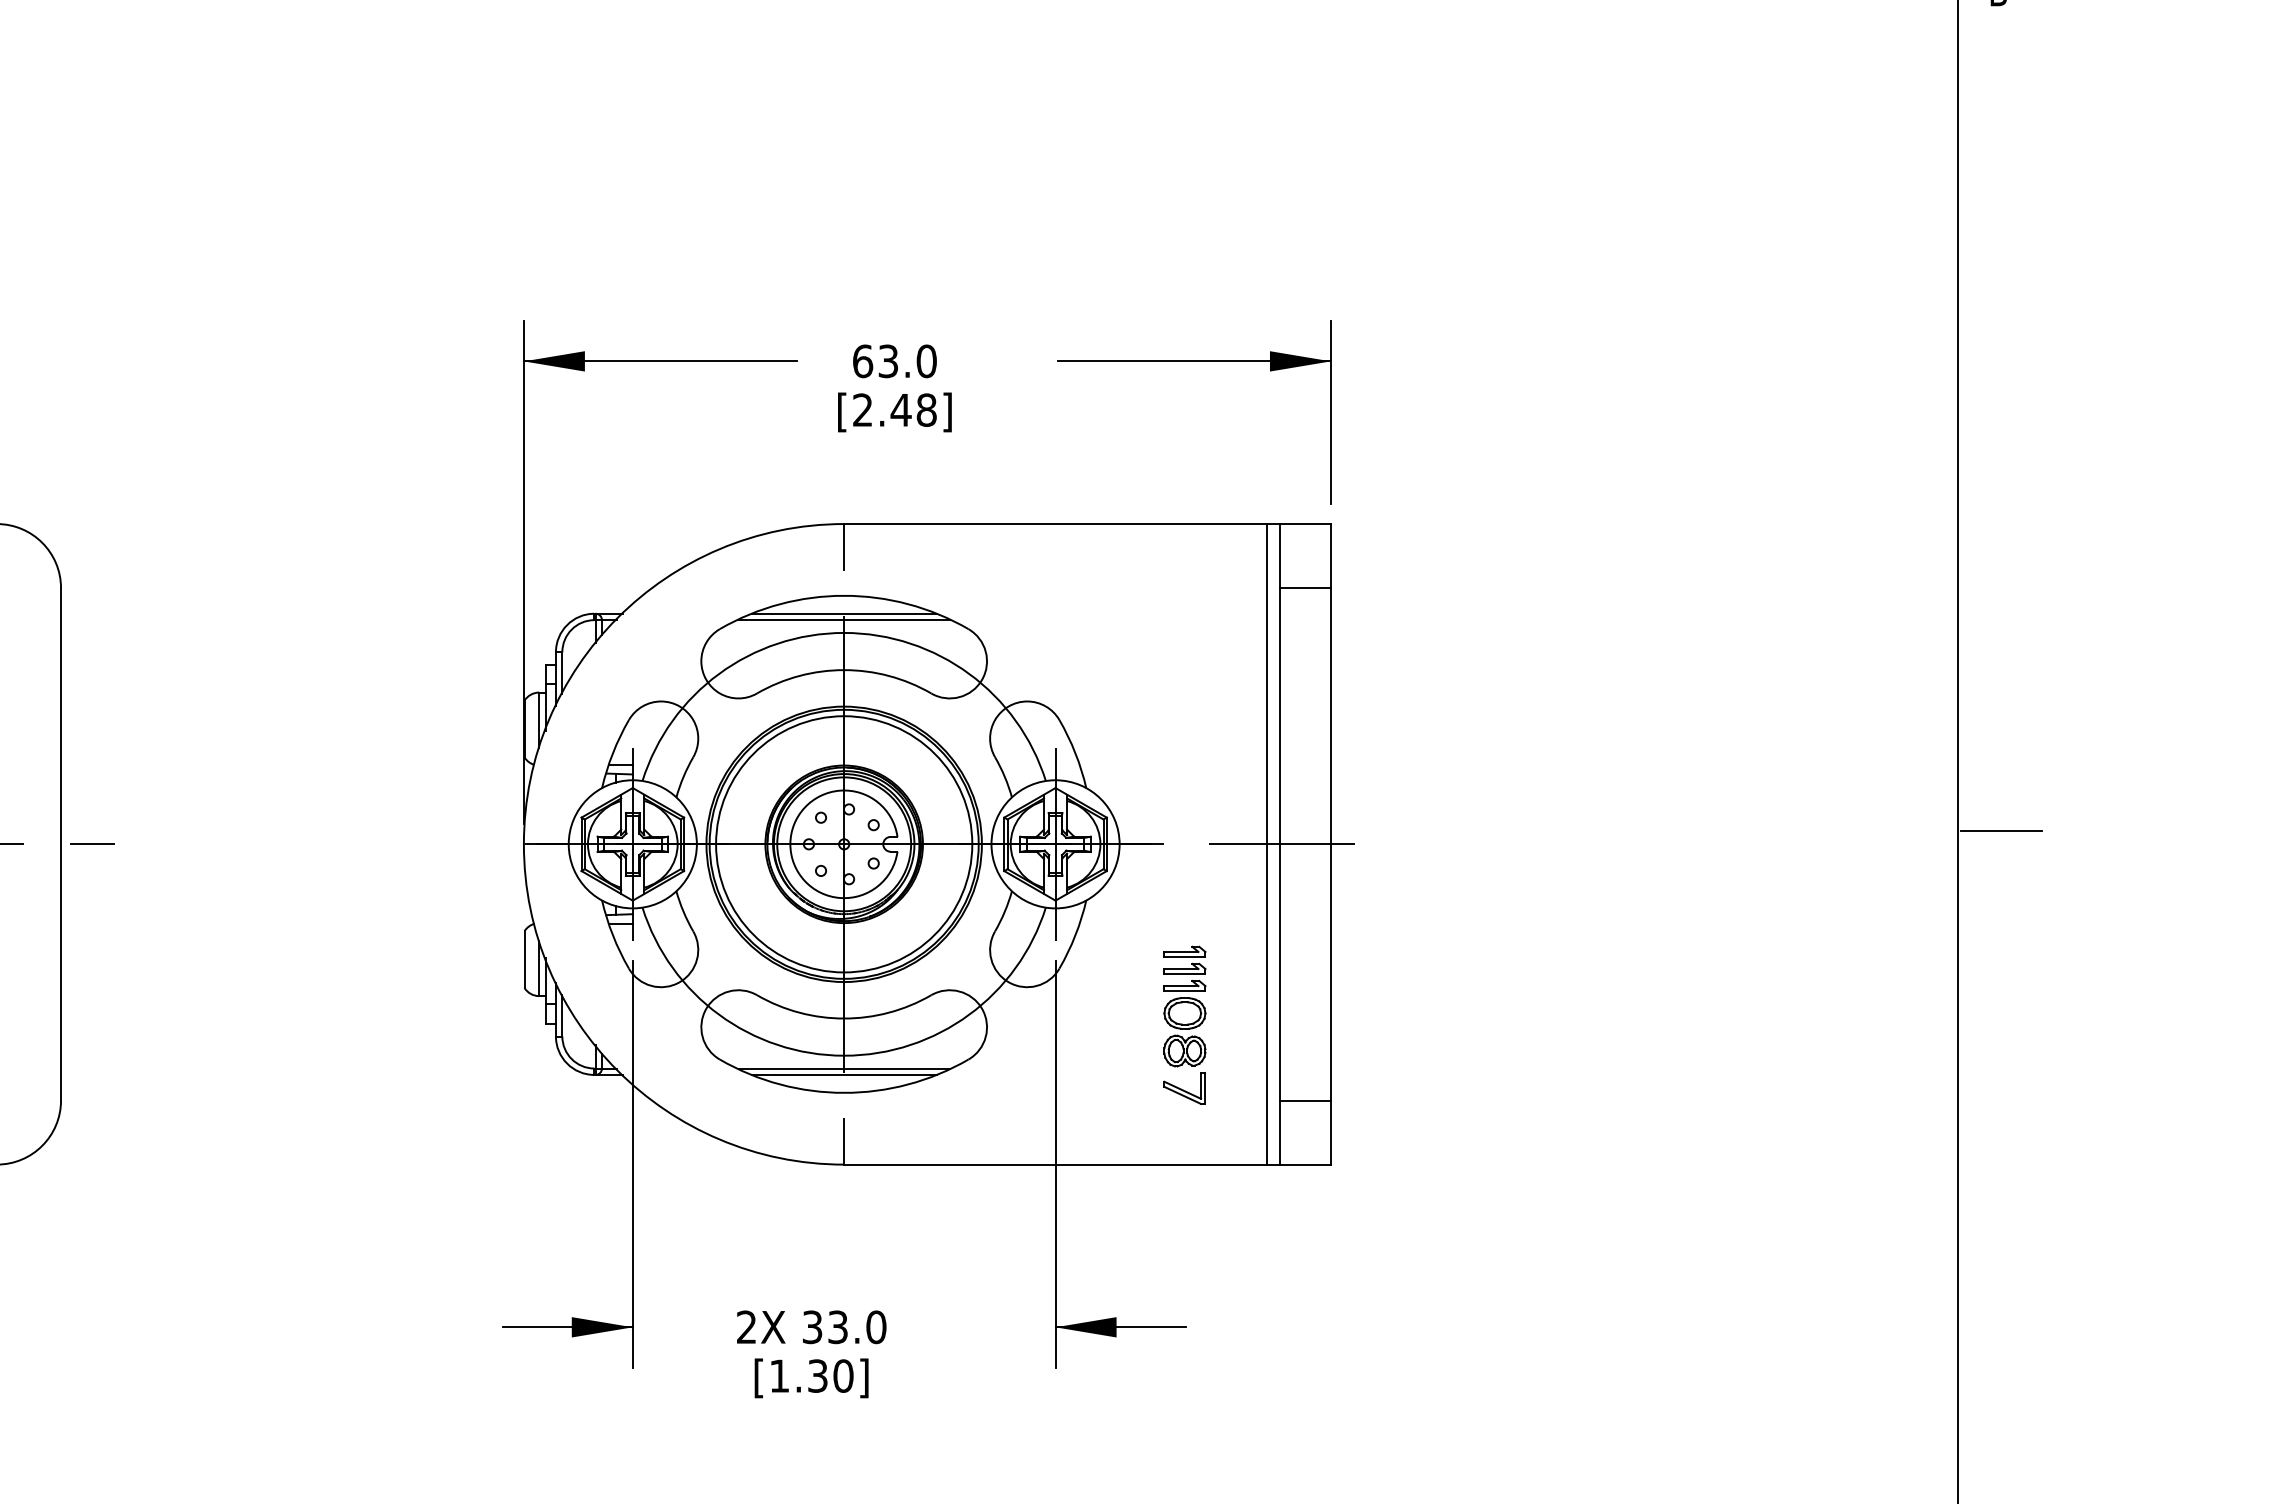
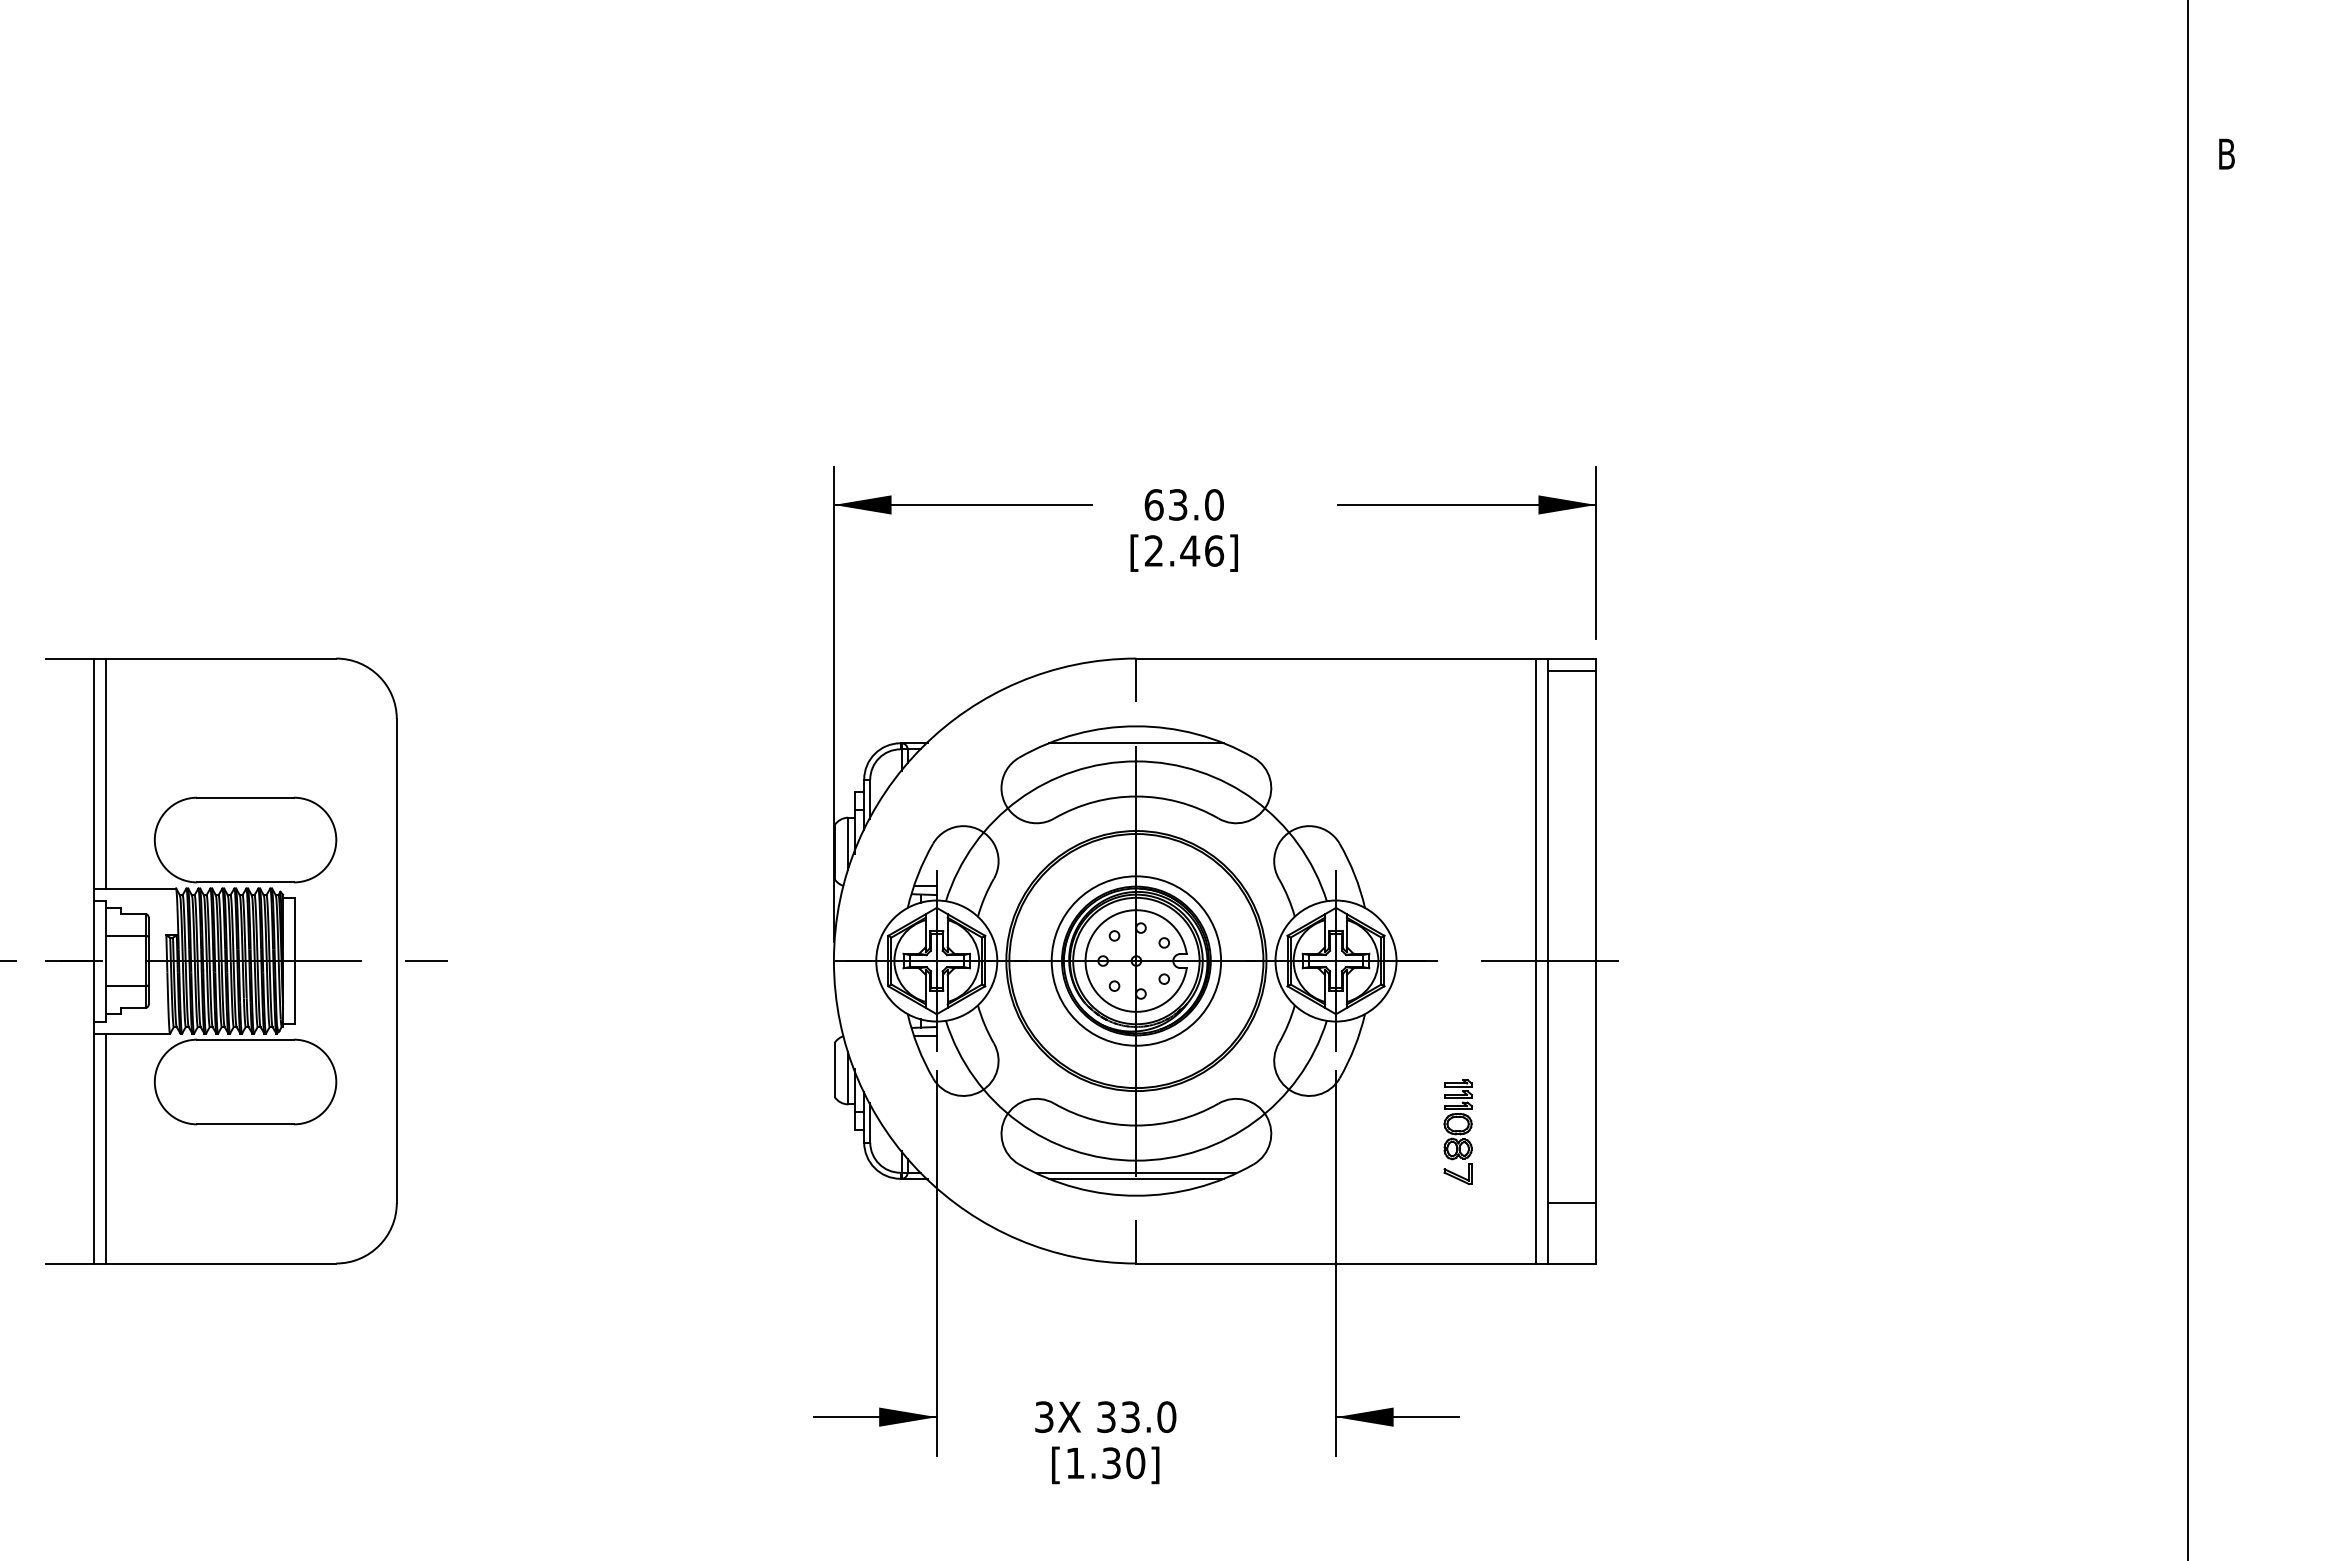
text: (926, 409) -> (1214, 550), [2.48] -> [2.46]
line: (1304, 588) -> (1571, 671), moved
line: (844, 620) -> (1136, 749), removed
line: (2001, 831) -> (2229, 948), removed
circle: (844, 844) -> (1136, 961), size x0.7
part: (1184, 1024) -> (1457, 1131), size x0.7
text: (746, 1327) -> (1044, 1417), 2X -> 3X

